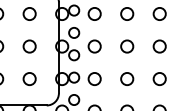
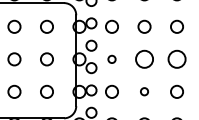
circle: (94, 46) -> (111, 59), size x0.6
circle: (127, 46) -> (144, 59), size x1.4
circle: (159, 46) -> (176, 59), size x1.4
circle: (127, 78) -> (144, 91), size x0.6

